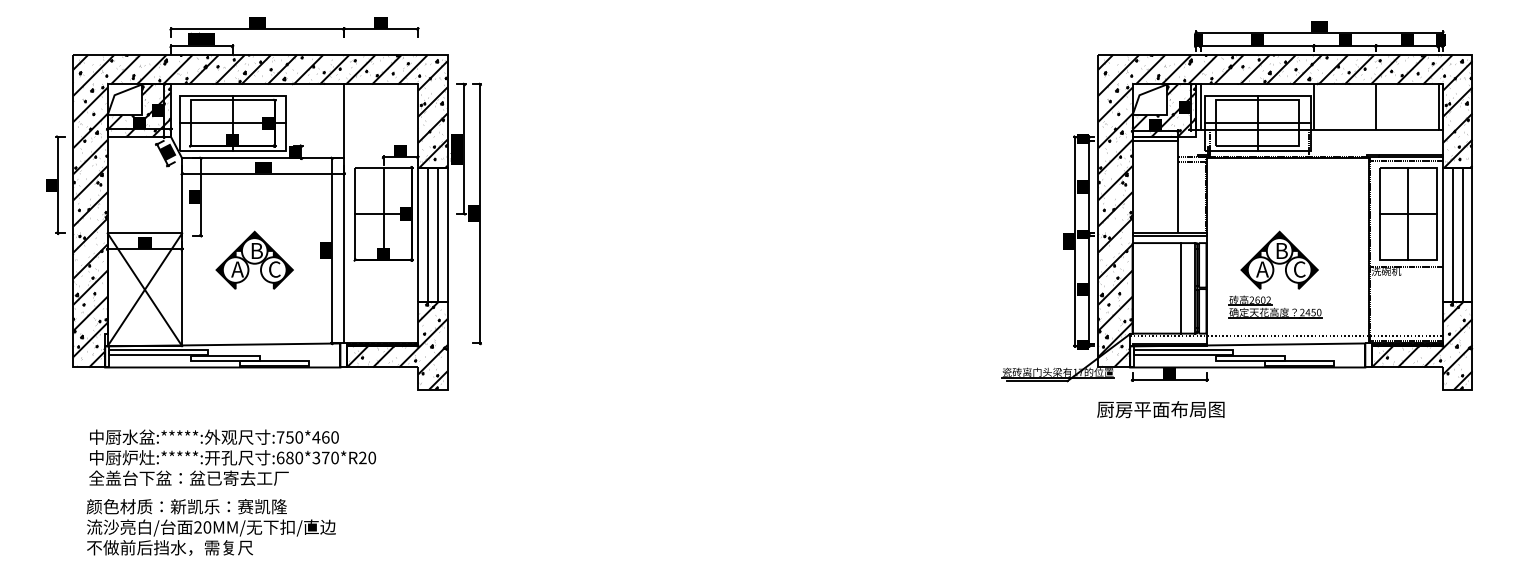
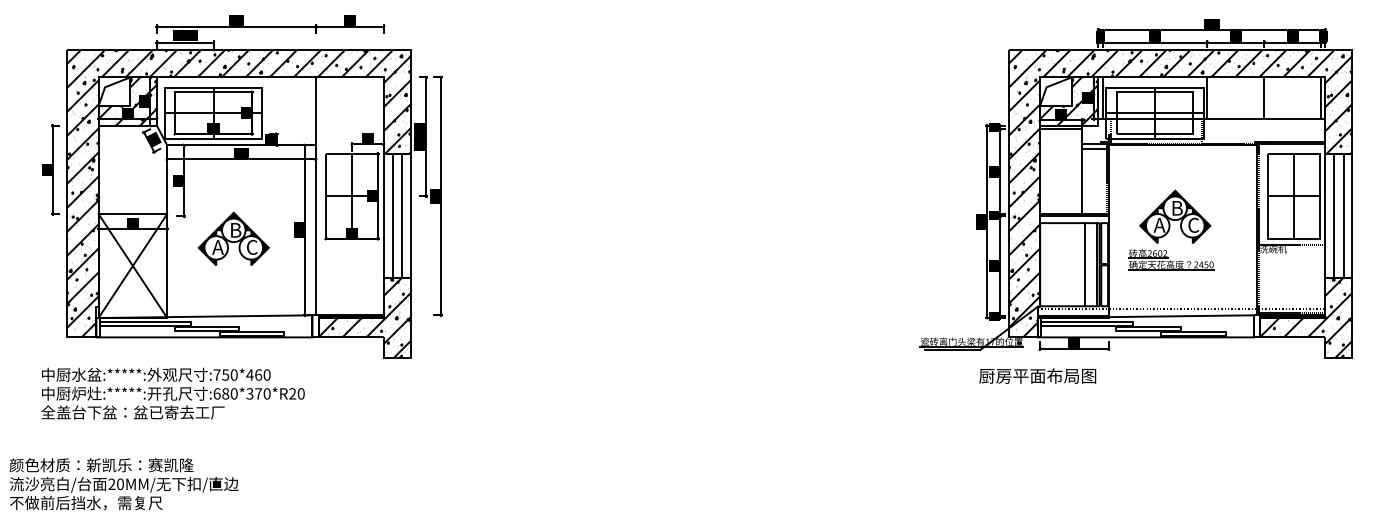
line: (1406, 160) -> (1291, 147), removed
part: (1275, 274) -> (1171, 229), moved
text: (1160, 409) -> (1037, 375), moved
text: (232, 457) -> (172, 393), moved
text: (210, 527) -> (123, 484), moved

